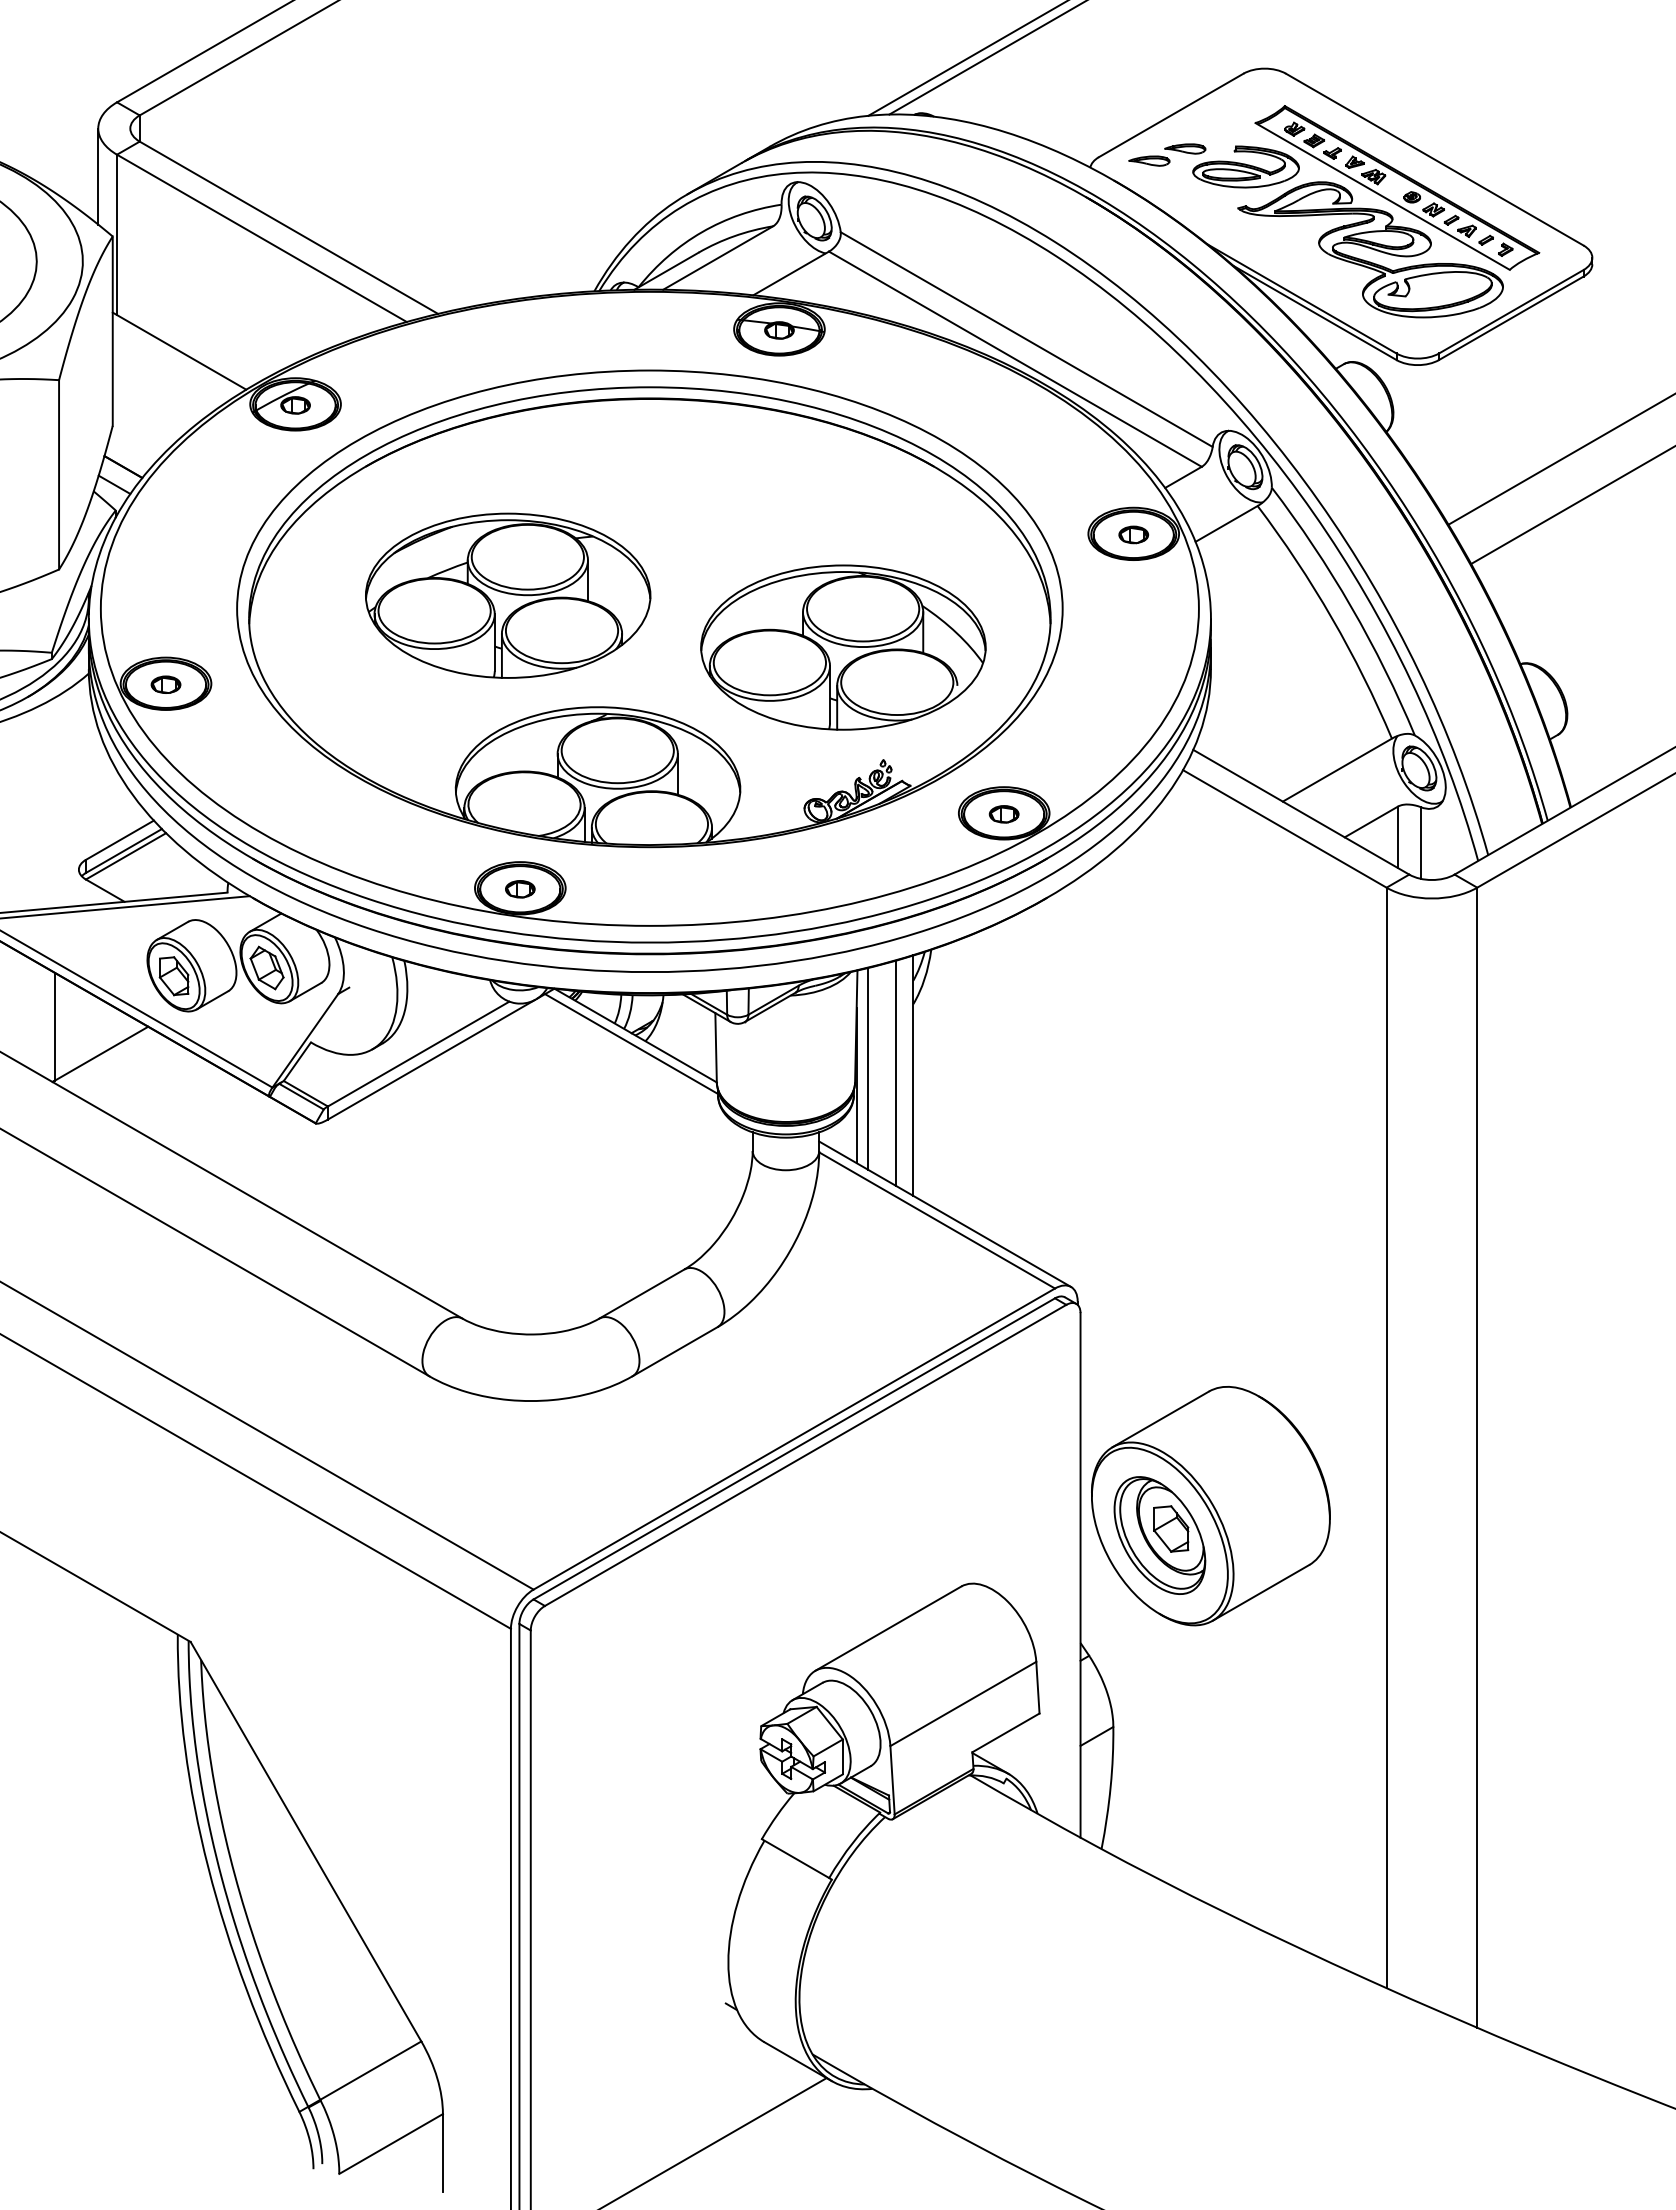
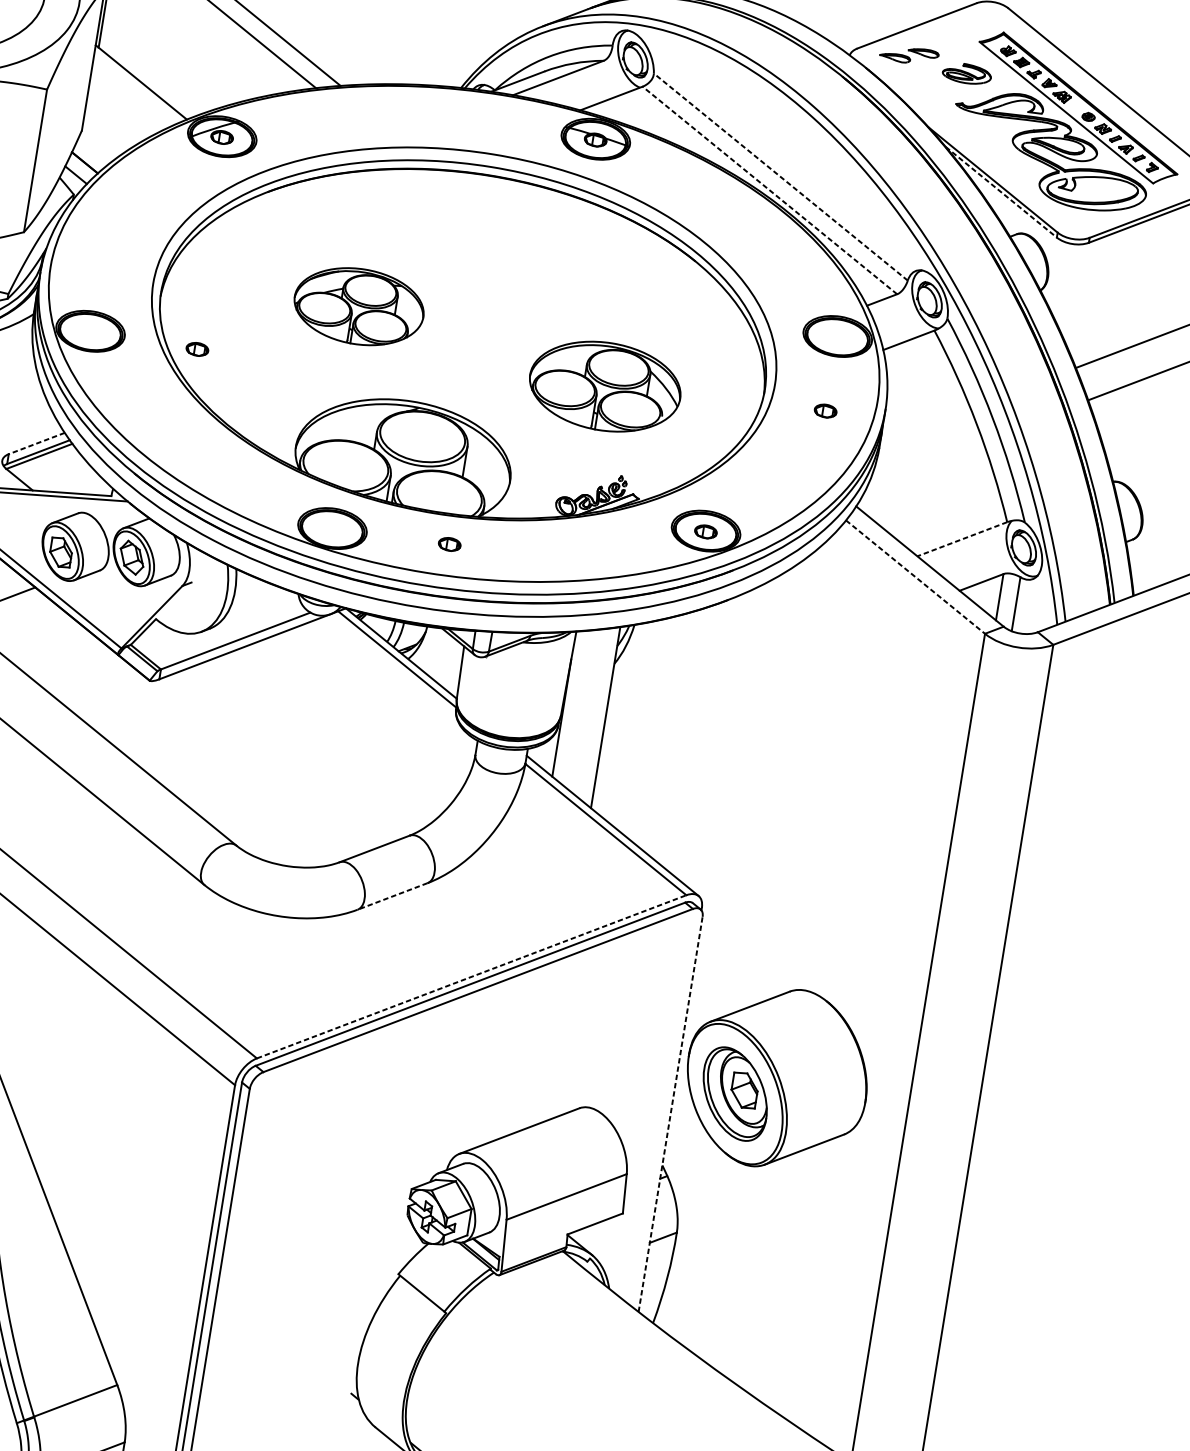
part: (1245, 166) -> (966, 73), size x0.6
line: (1315, 313) -> (1001, 192), solid -> dashed
line: (1026, 339) -> (780, 176), solid -> dashed
line: (1014, 358) -> (769, 189), solid -> dashed
part: (1133, 534) -> (825, 410), moved
part: (508, 595) -> (359, 306), size x0.6
part: (843, 647) -> (605, 386), size x0.7
part: (165, 684) -> (197, 349), moved
line: (1337, 770) -> (962, 539), solid -> dashed
line: (1284, 828) -> (915, 576), solid -> dashed
line: (119, 840) -> (36, 443), solid -> dashed
part: (520, 889) -> (449, 544), moved
line: (868, 1068) -> (572, 706), removed
line: (896, 1073) -> (593, 713), removed
line: (674, 1351) -> (392, 896), solid -> dashed
line: (794, 1438) -> (471, 976), solid -> dashed
line: (1080, 1574) -> (670, 1113), solid -> dashed

